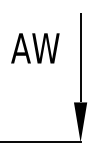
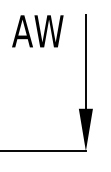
text: (35, 48) -> (37, 31), moved

